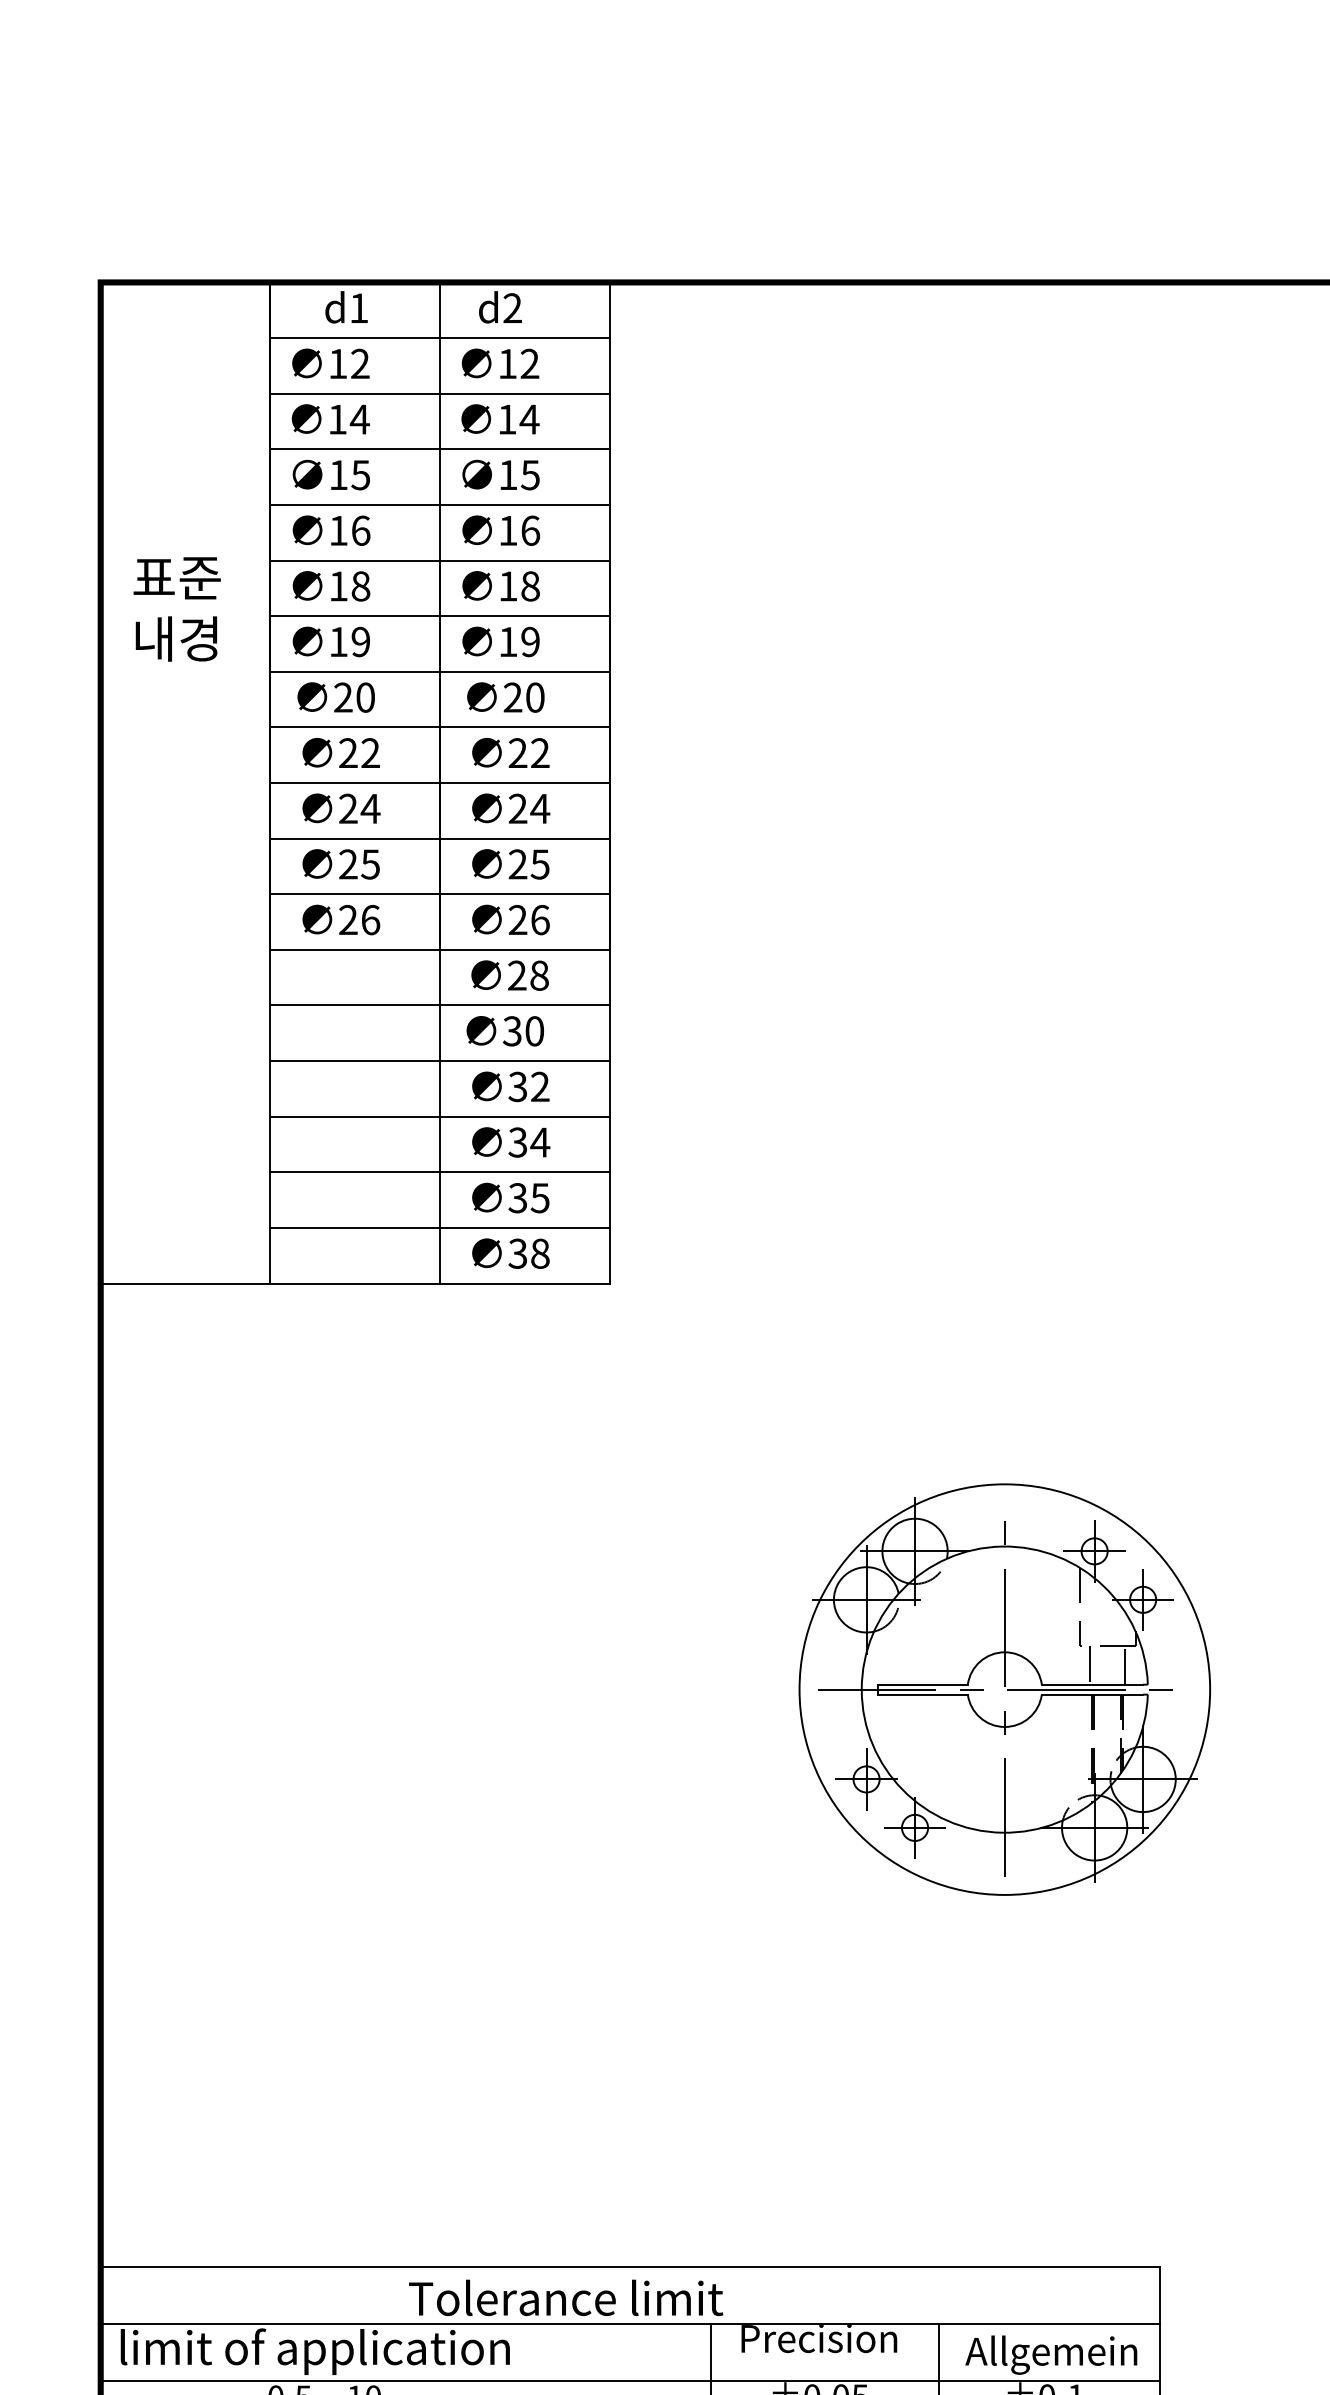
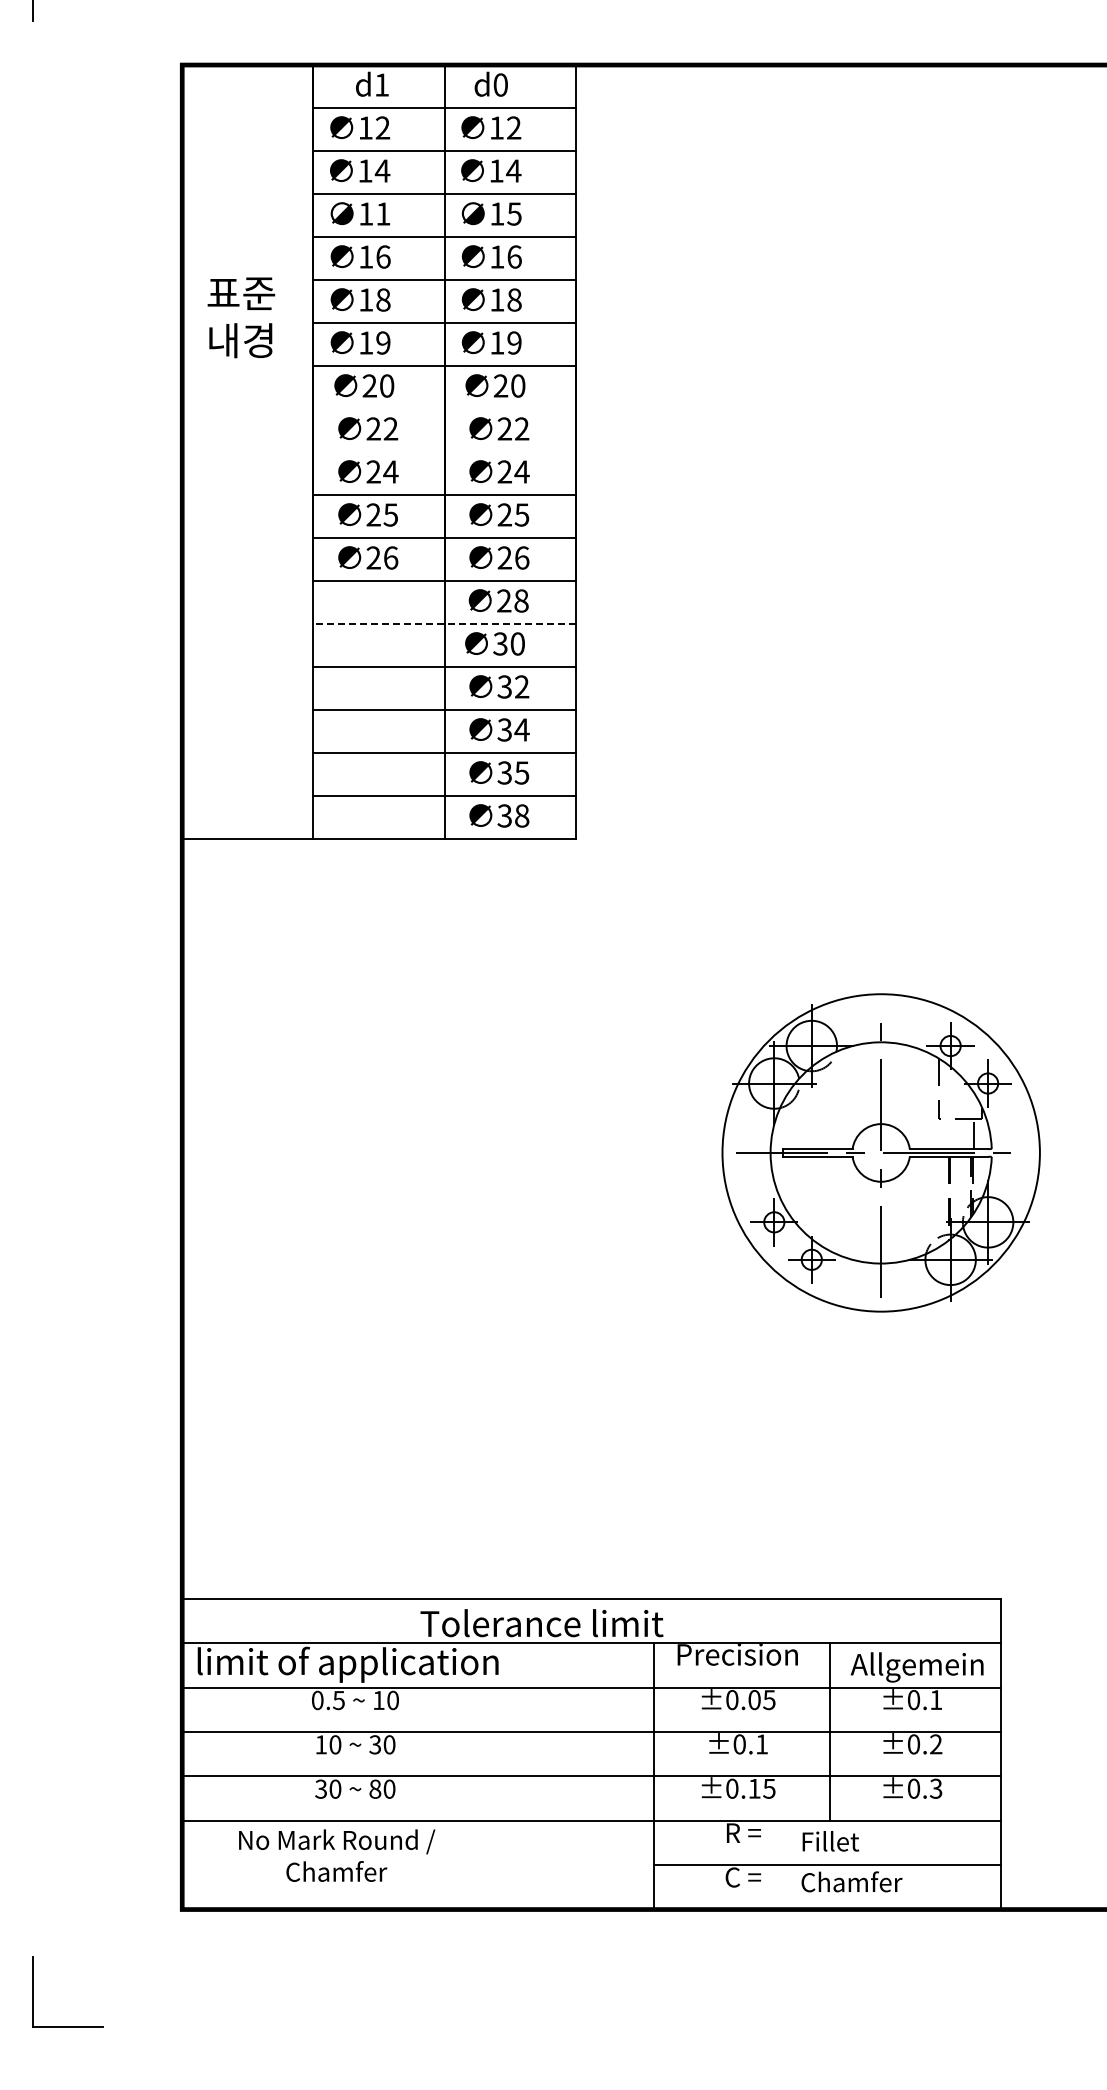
text: (512, 307) -> (500, 84), d2 -> d0
text: (361, 474) -> (383, 213), 15 -> 11
line: (439, 727) -> (444, 409), removed
line: (439, 783) -> (444, 452), removed
line: (439, 1004) -> (444, 623), solid -> dashed
line: (1089, 1665) -> (946, 1134), removed

